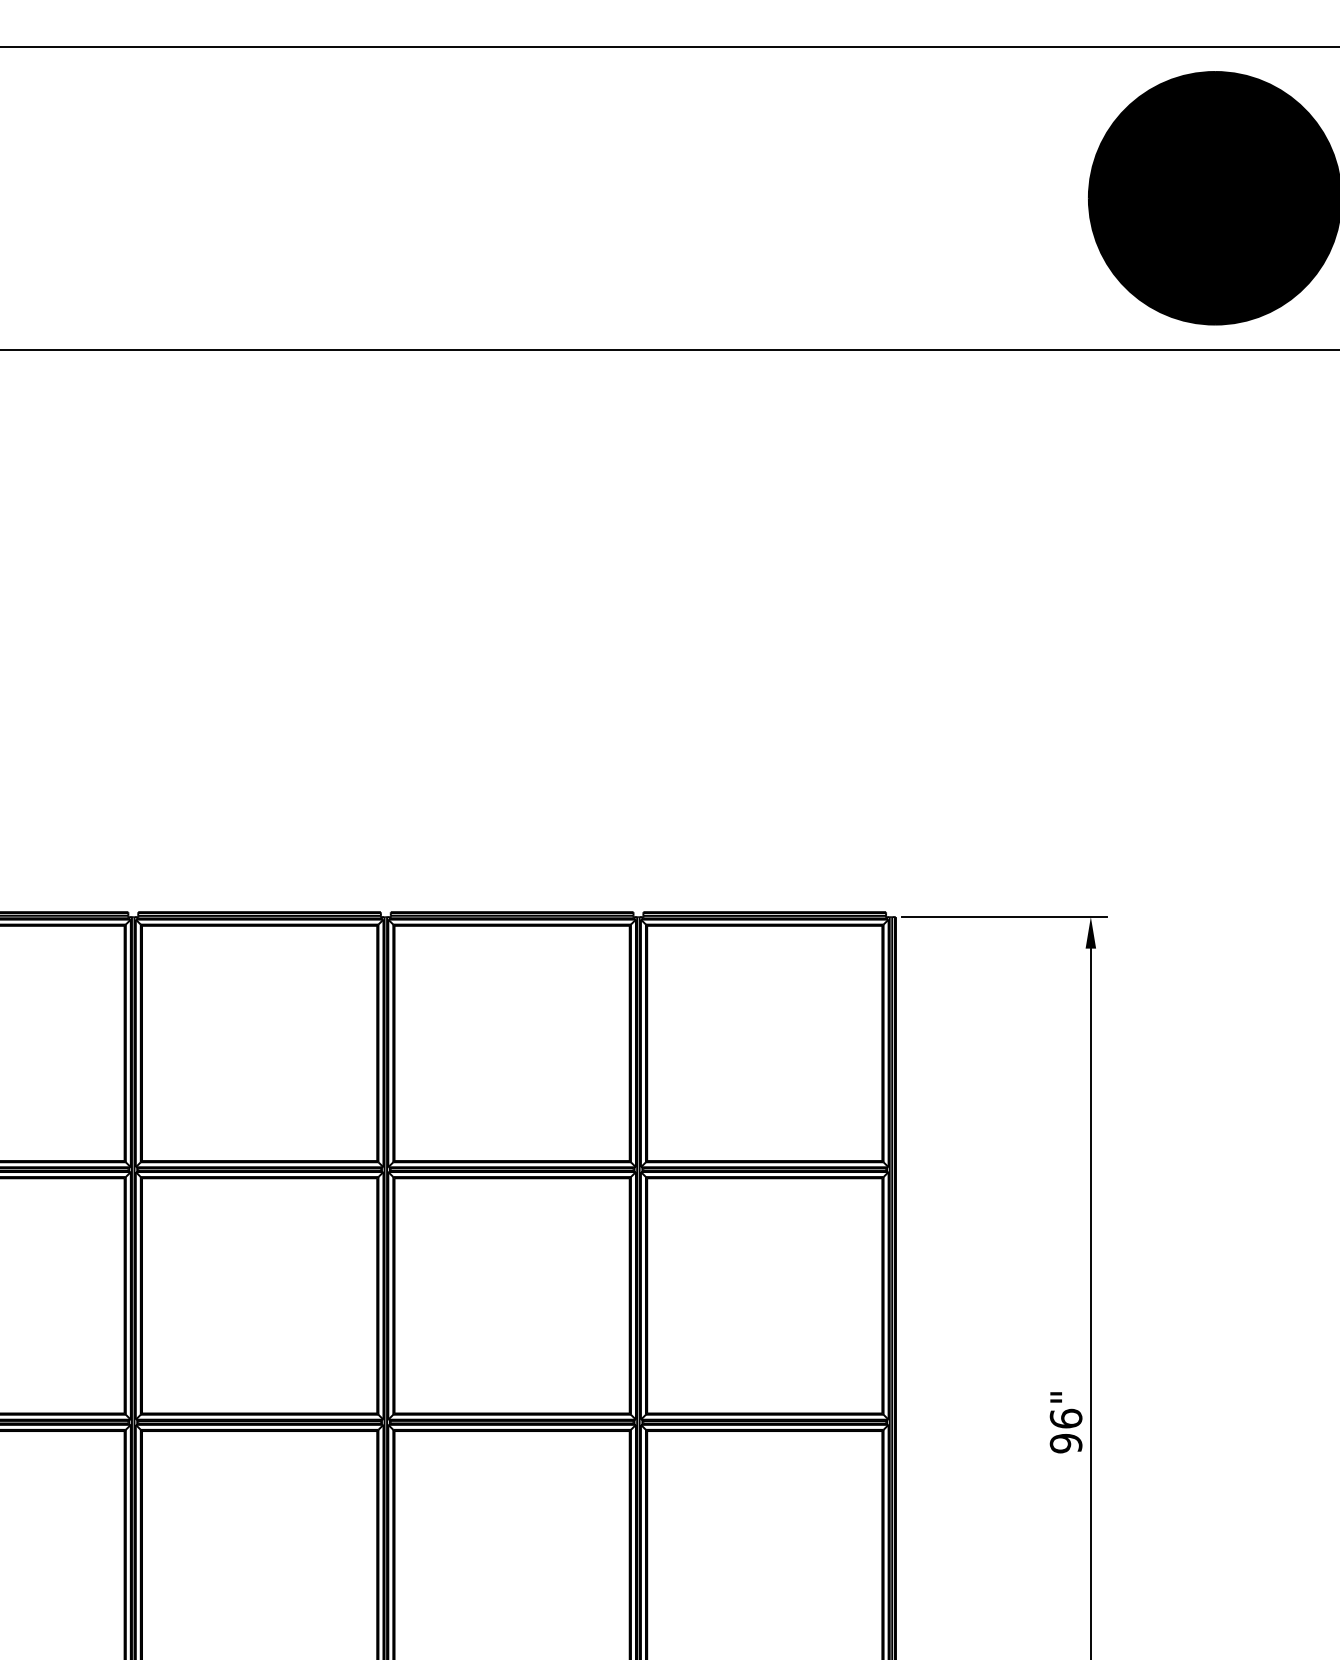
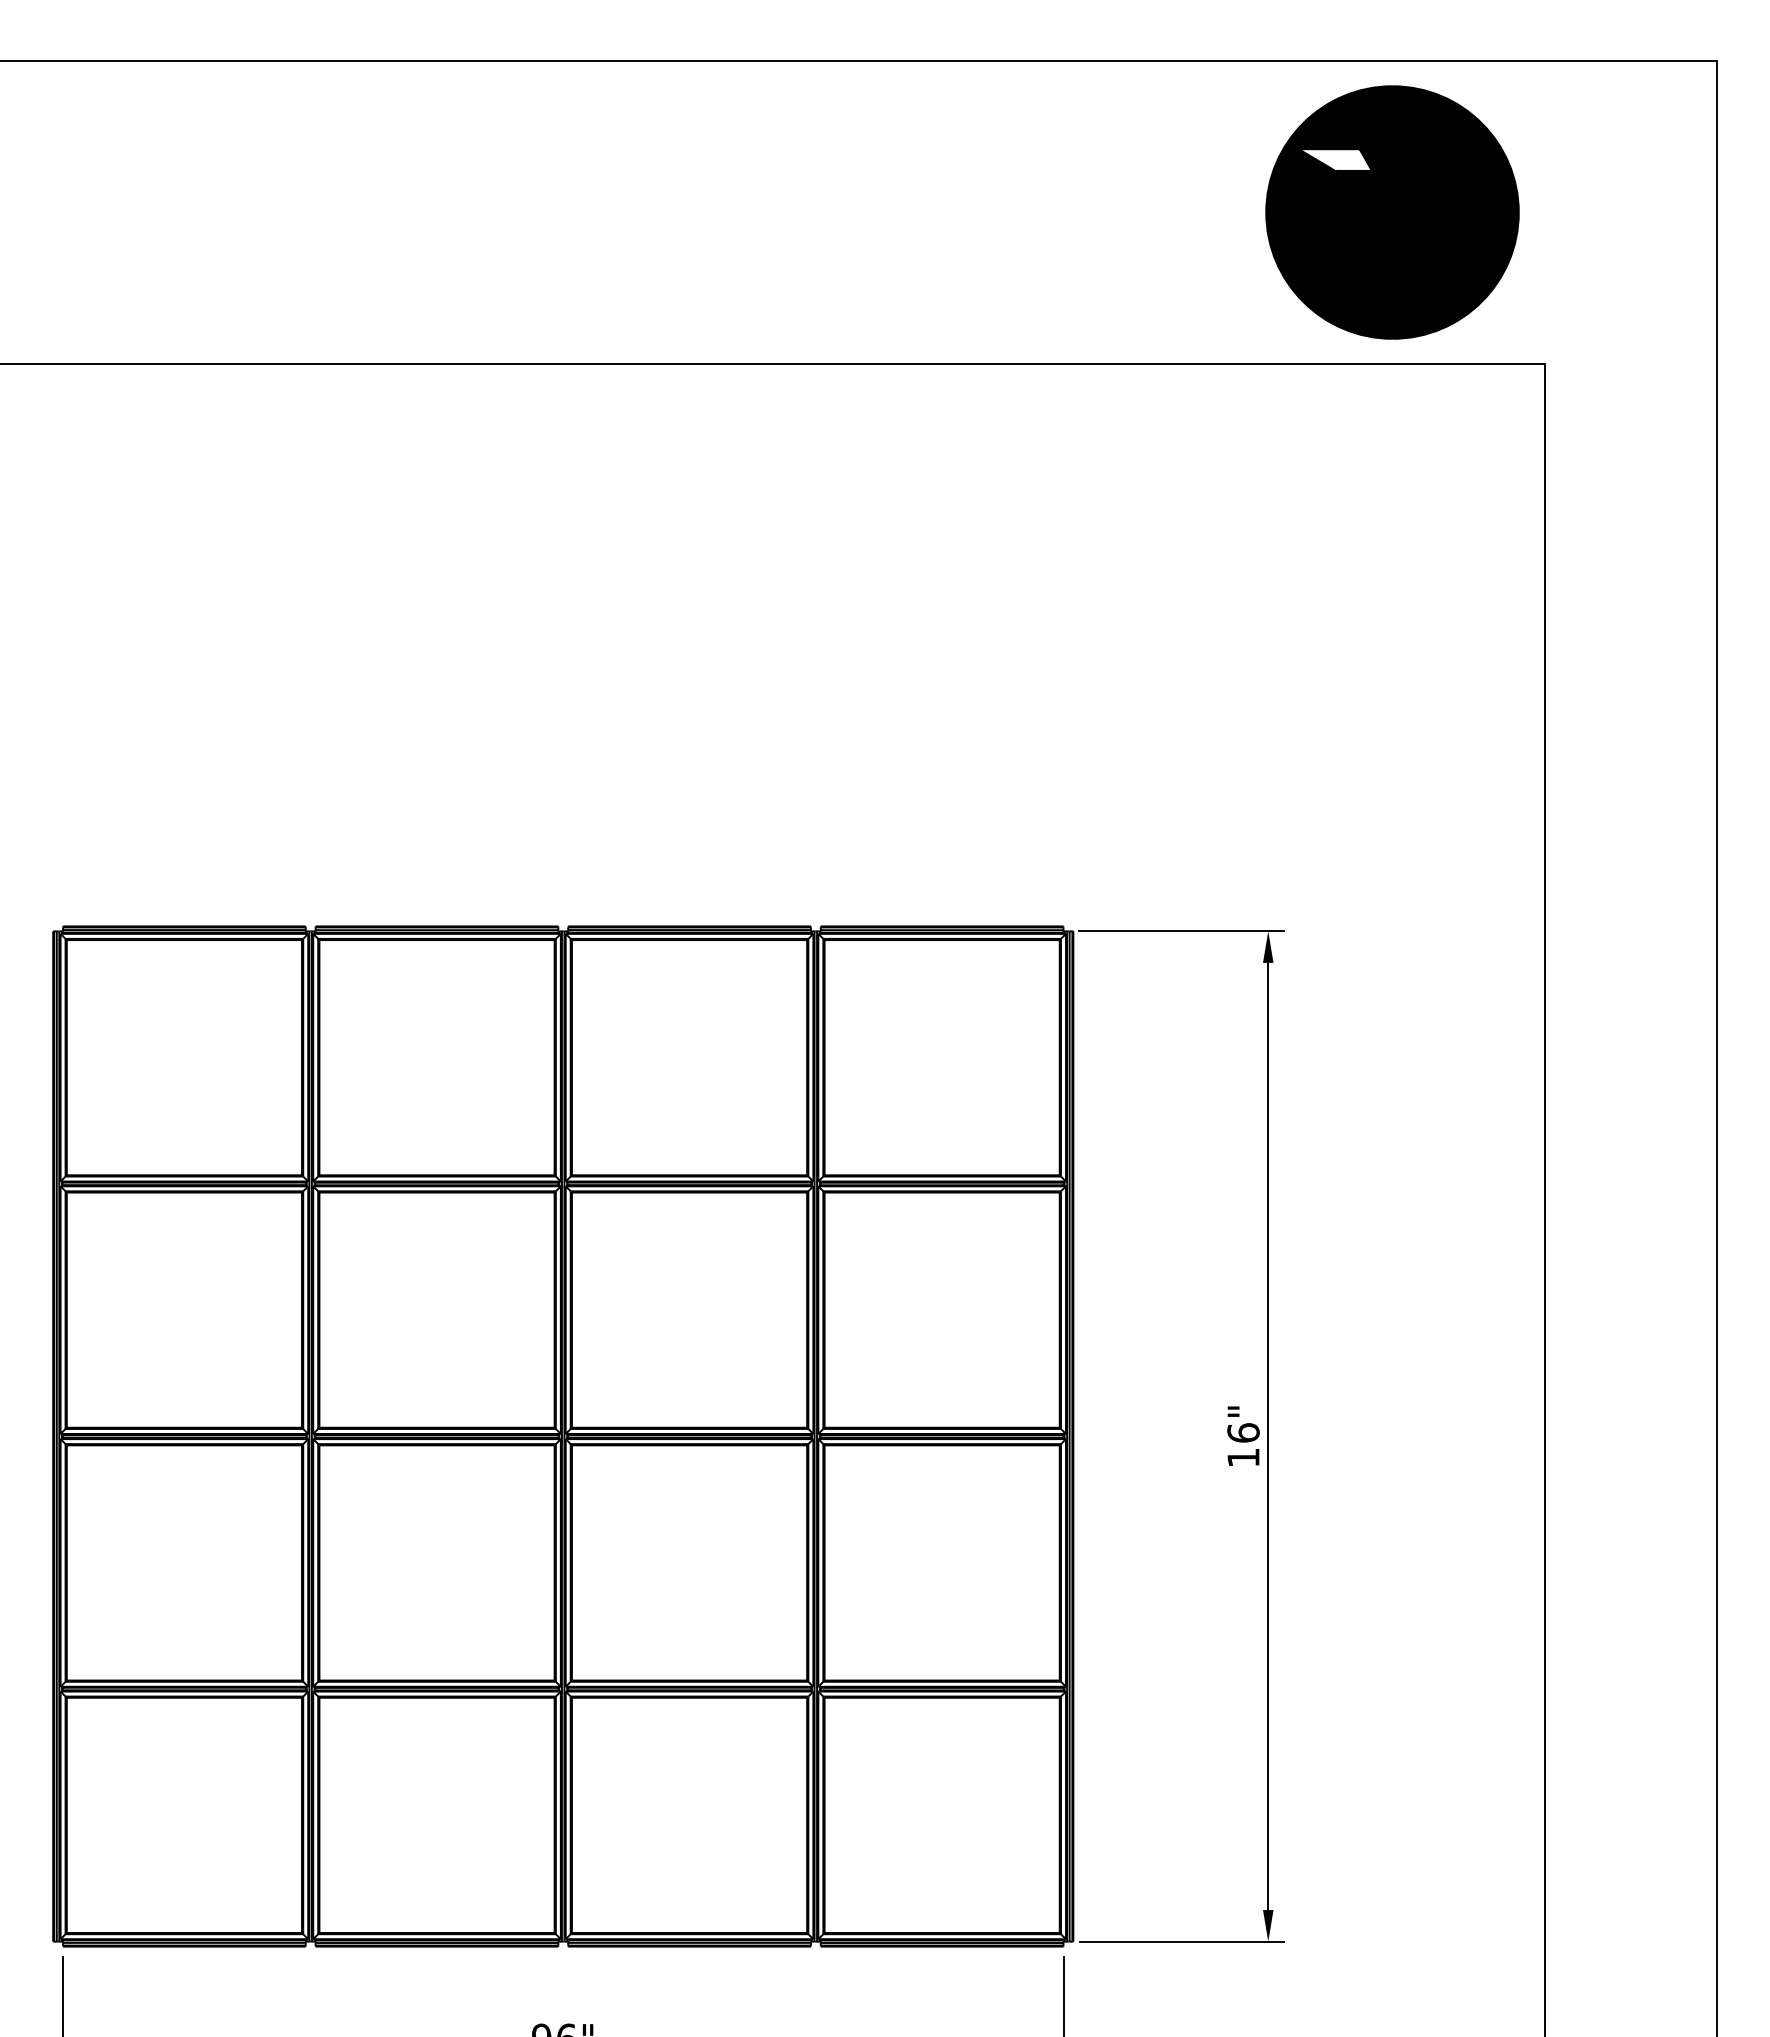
fill: (1157, 145) -> (1334, 159), removed
text: (1066, 1443) -> (1243, 1457), 96" -> 16"

